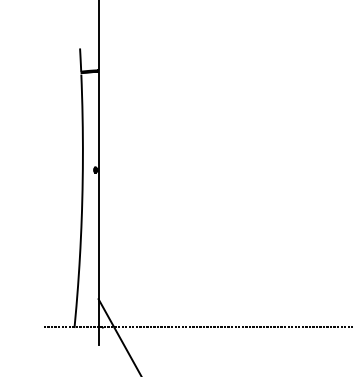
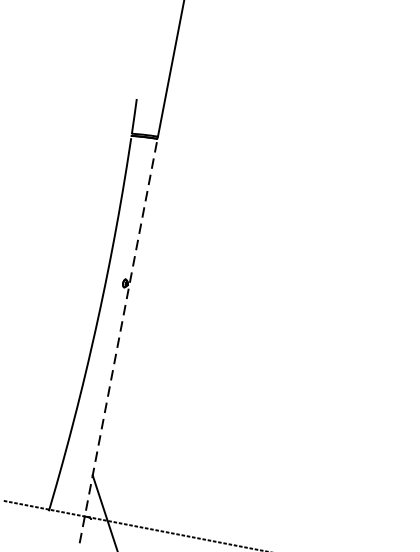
line: (98, 208) -> (118, 341), solid -> dashed

